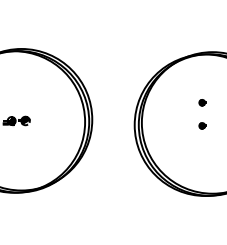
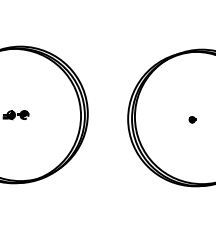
part: (202, 102) -> (192, 97), removed

